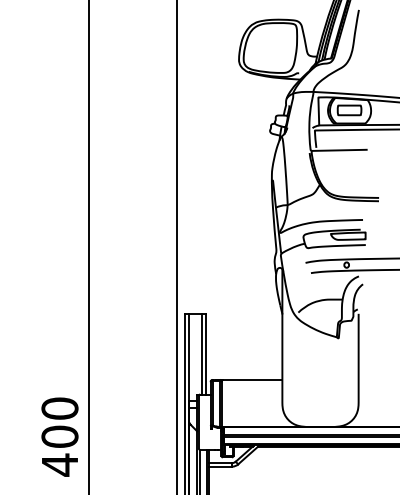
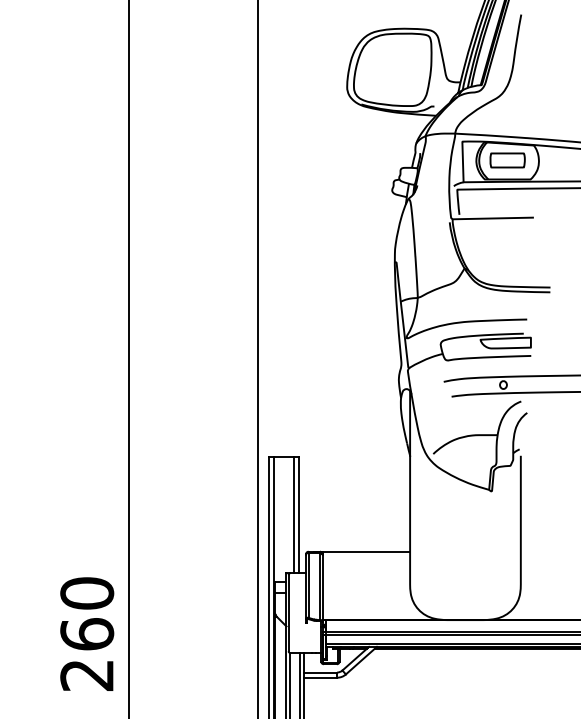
text: (59, 450) -> (86, 654), 400 -> 260

